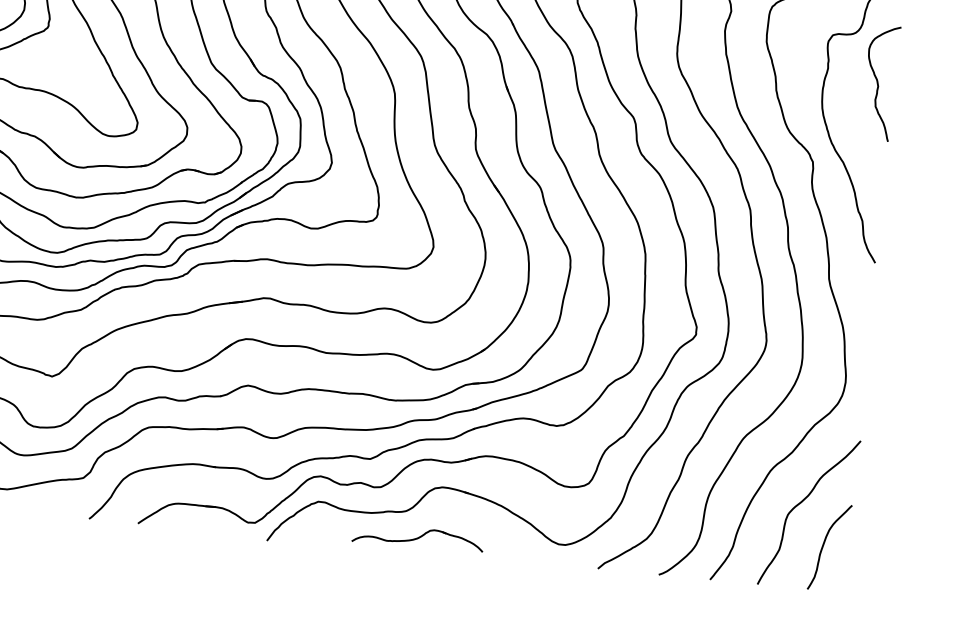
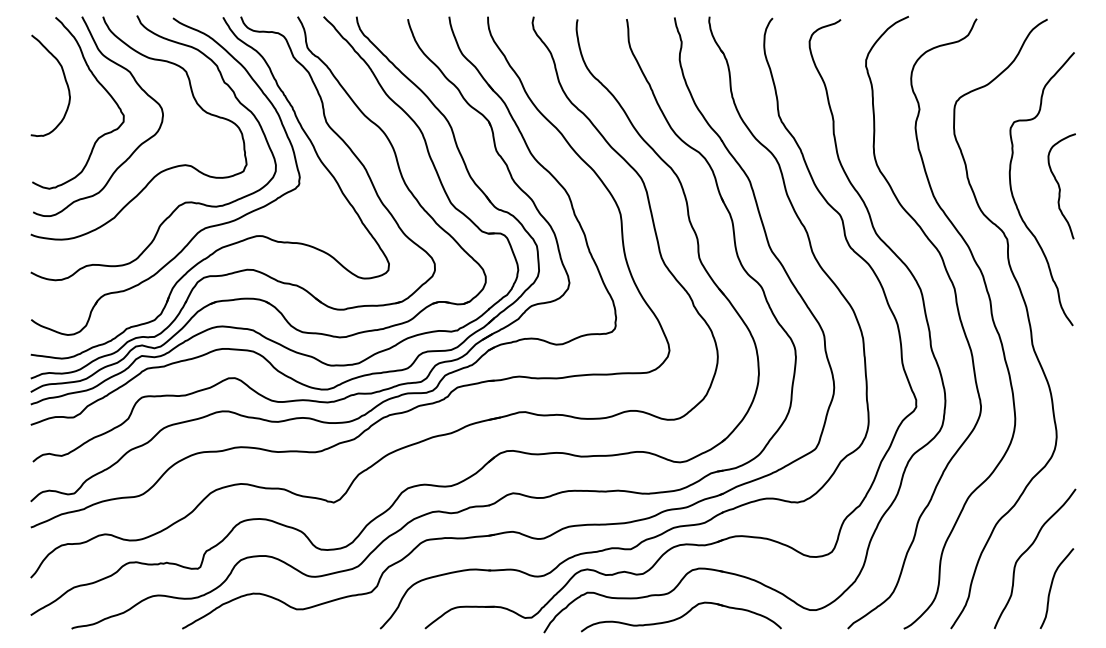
curve: (879, 84) -> (1060, 187), moved
part: (418, 537) -> (681, 616), size x1.67

